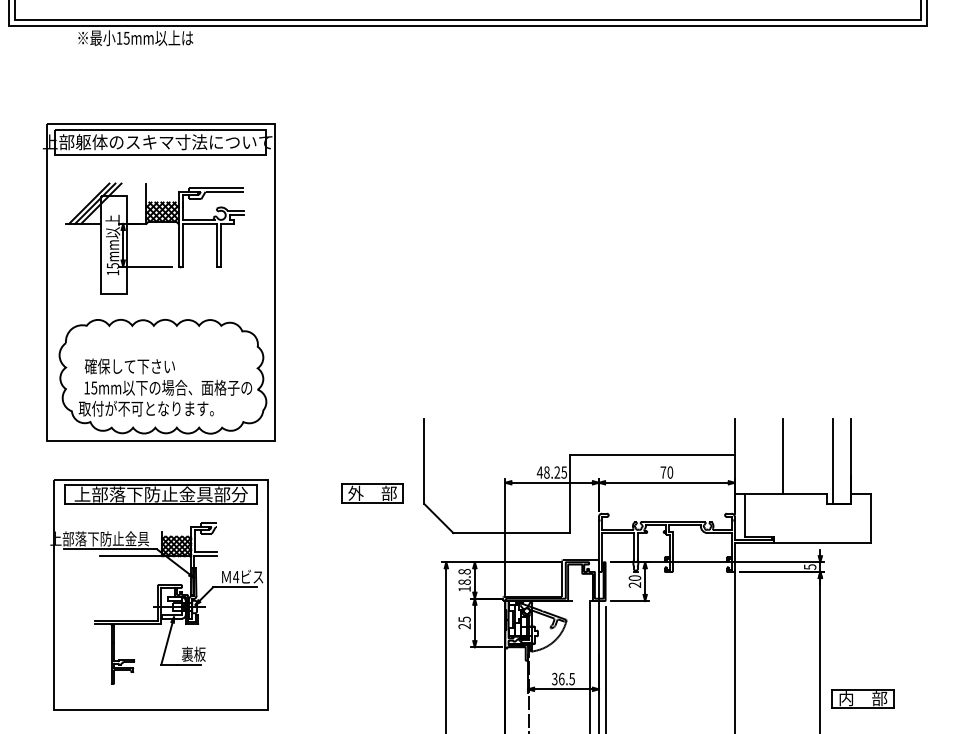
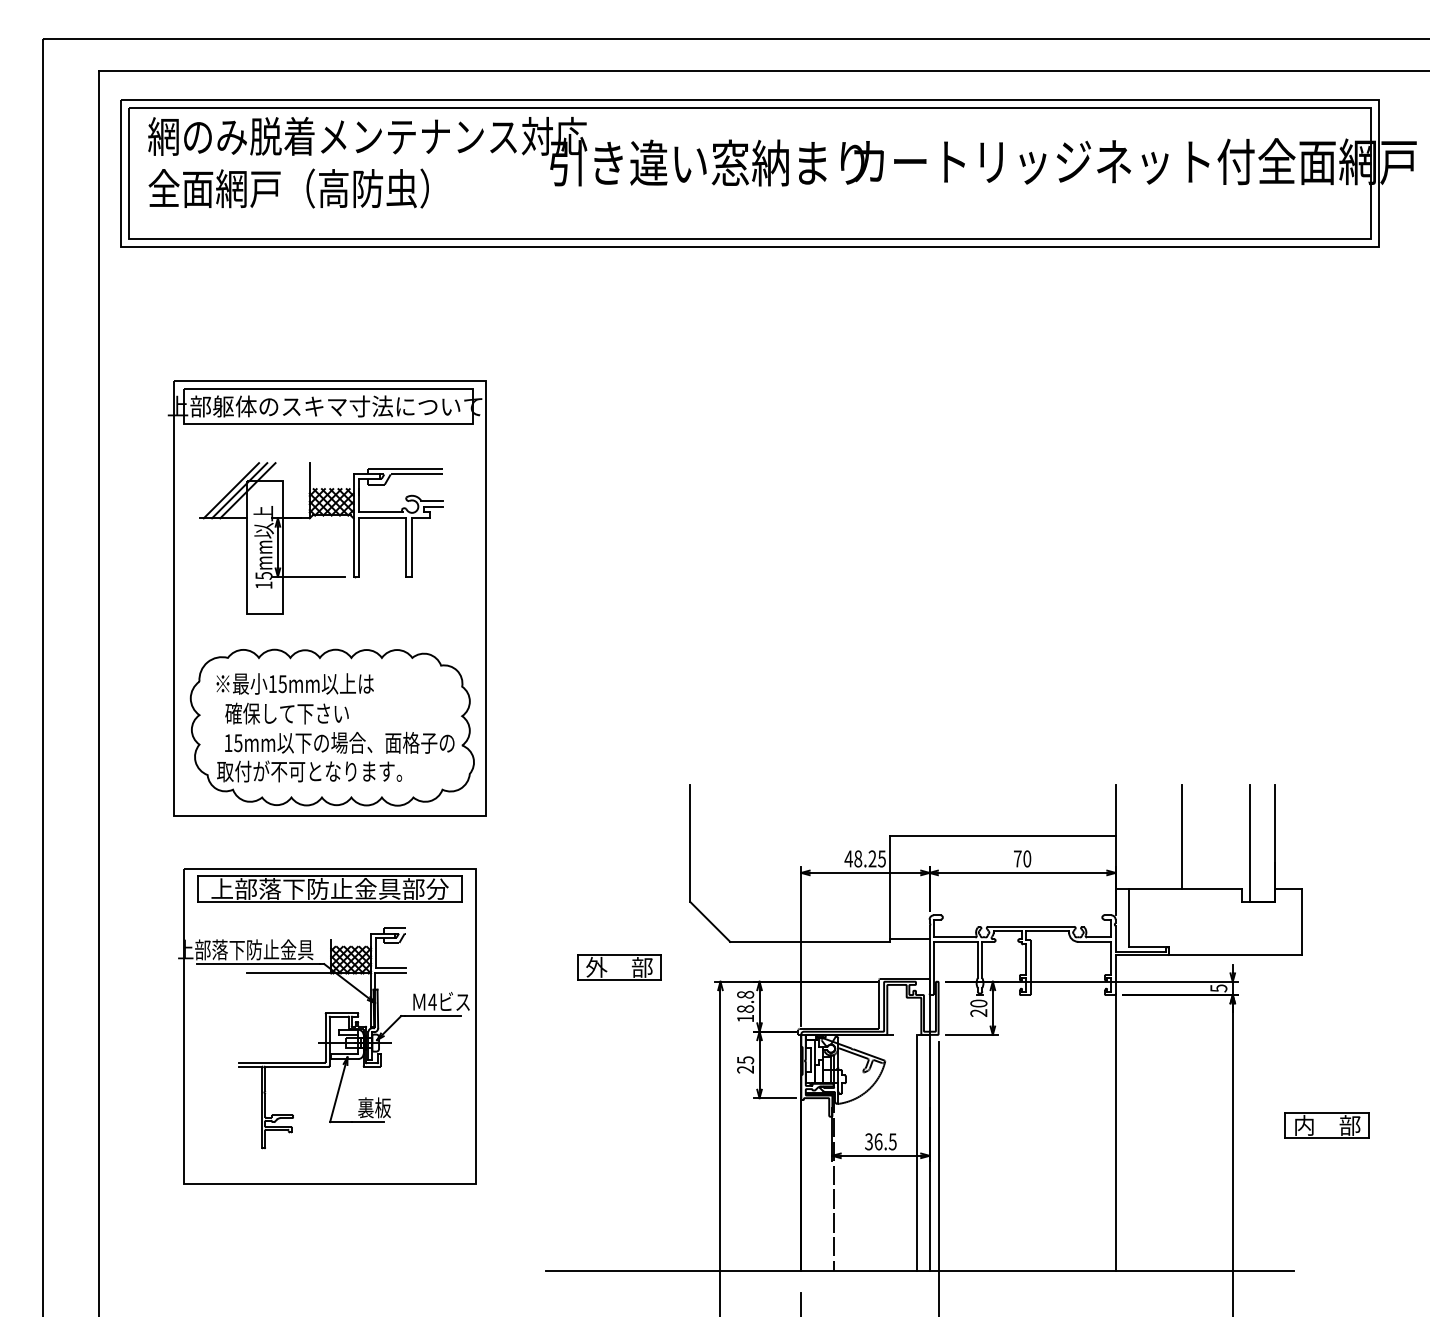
text: (135, 37) -> (294, 683), moved
part: (372, 493) -> (619, 967), moved
line: (584, 531) -> (909, 939), added
part: (862, 698) -> (1326, 1125), moved

